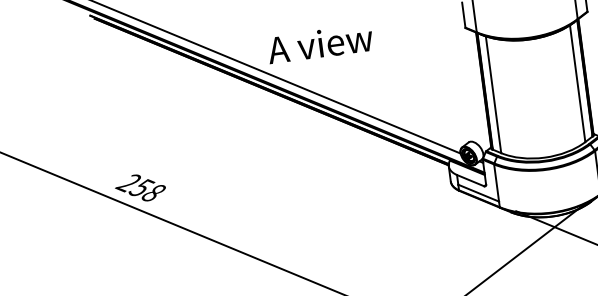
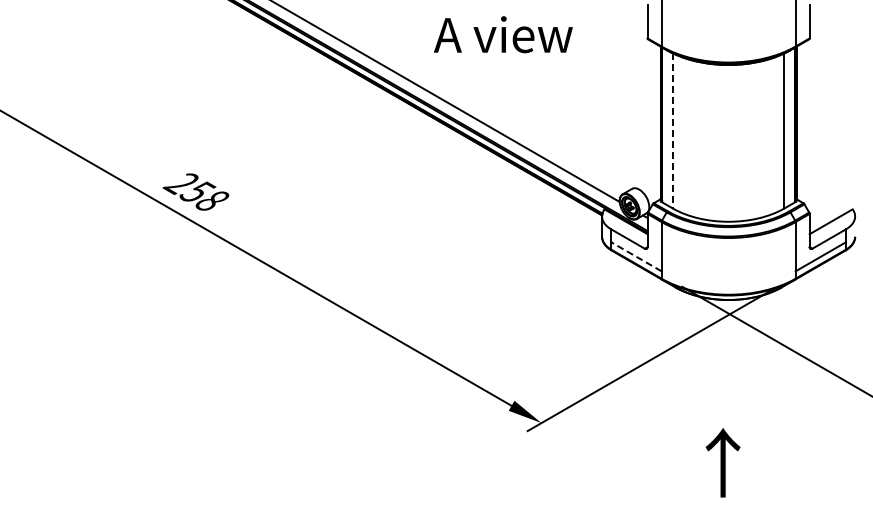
text: (320, 43) -> (503, 34), moved
line: (493, 94) -> (672, 130), solid -> dashed
line: (478, 192) -> (636, 256), solid -> dashed

